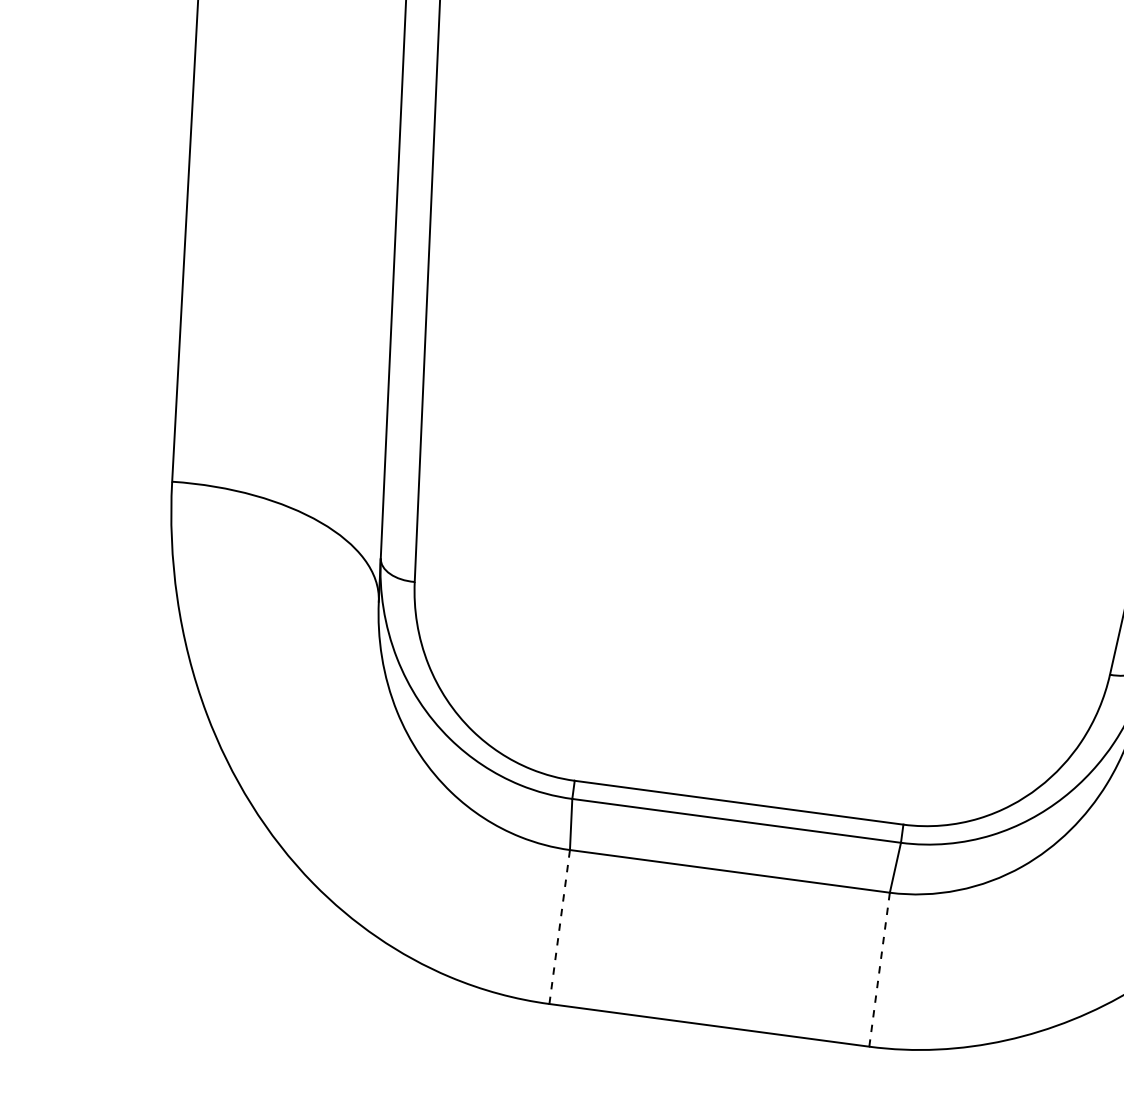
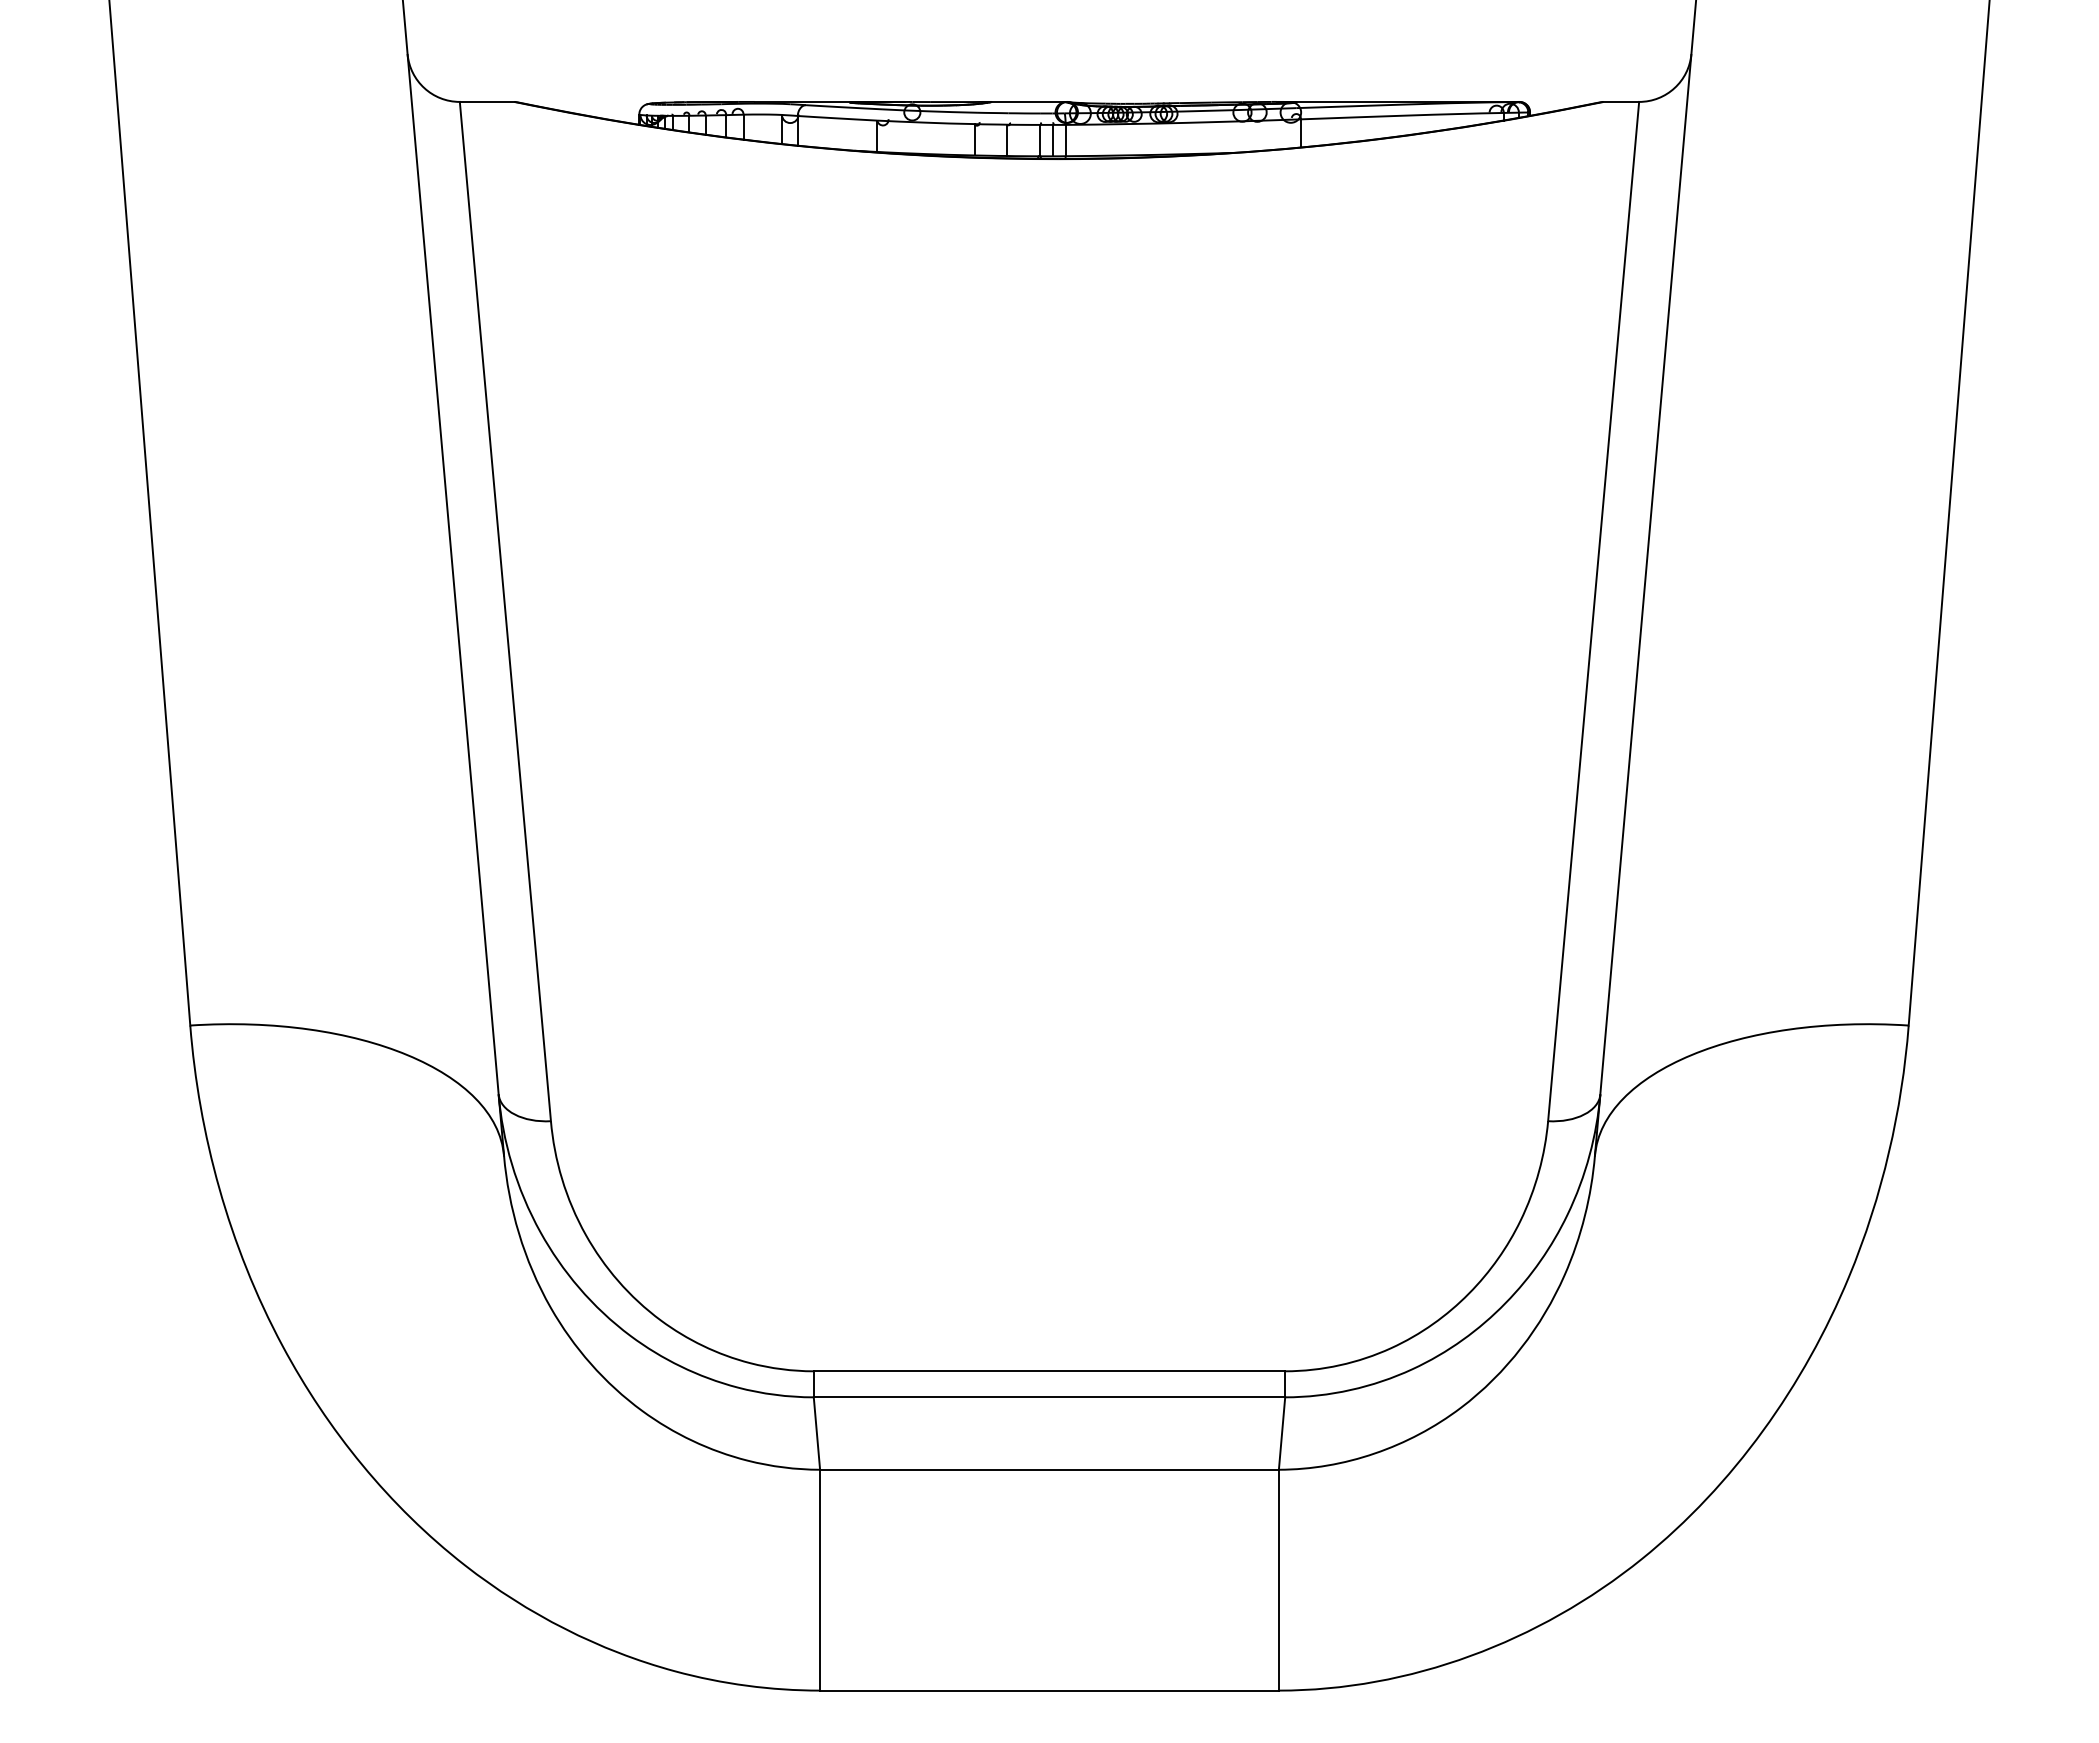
line: (560, 926) -> (820, 1579), dashed -> solid
line: (879, 969) -> (1278, 1579), dashed -> solid

